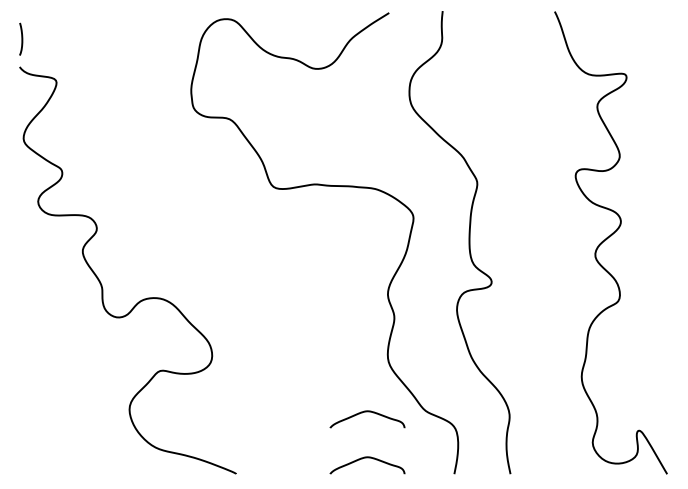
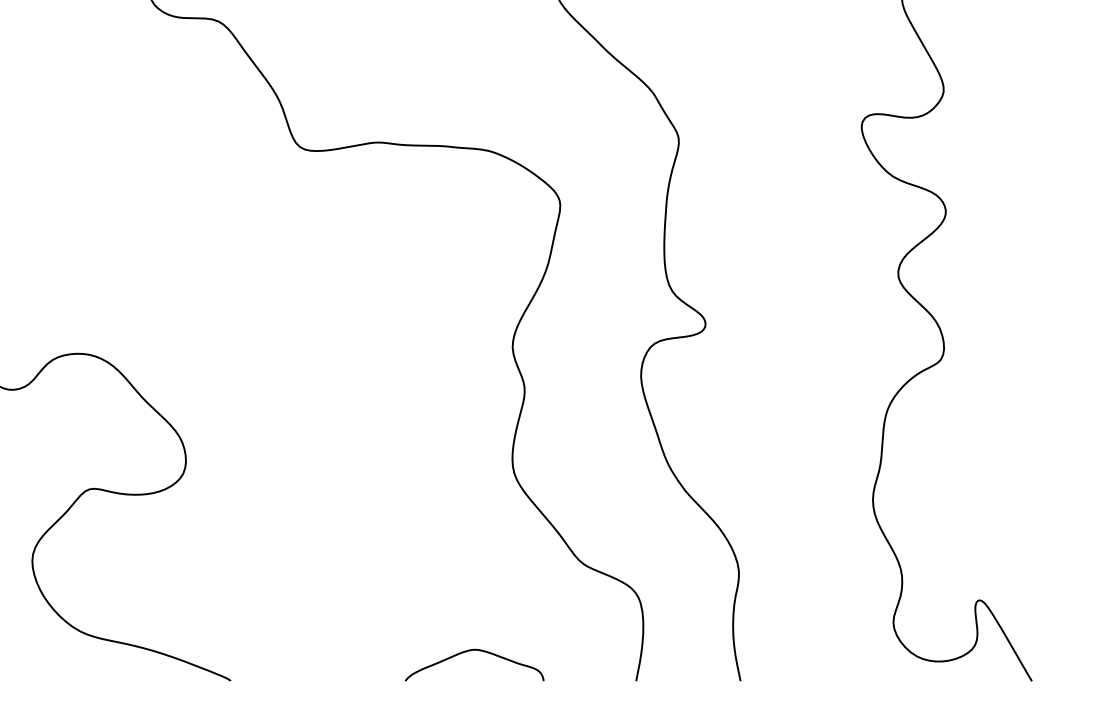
curve: (367, 412) -> (474, 566), removed

